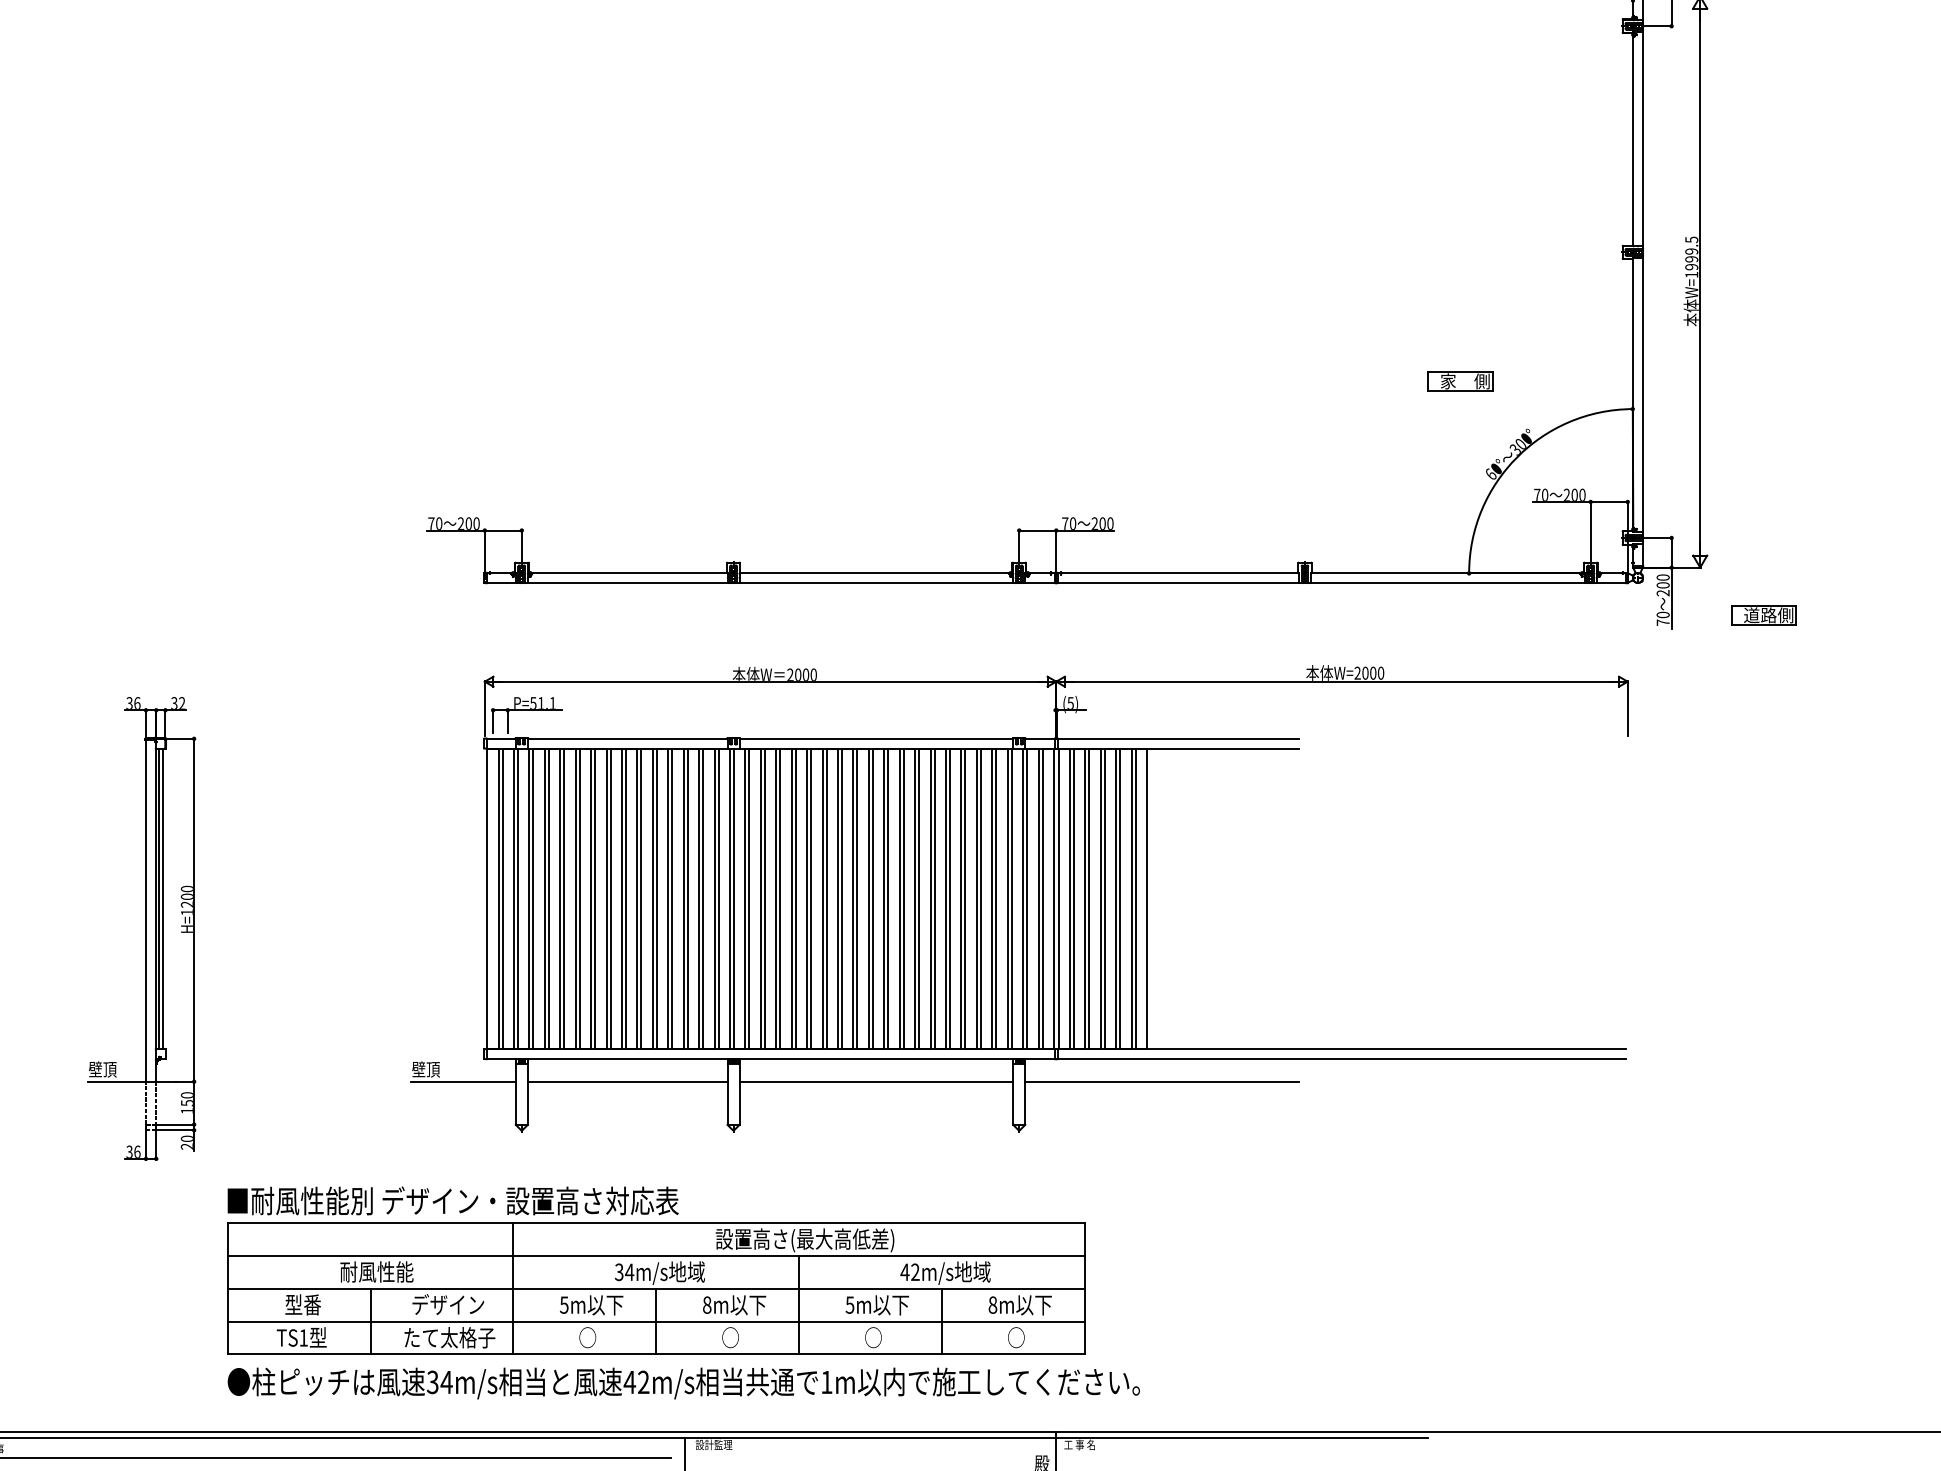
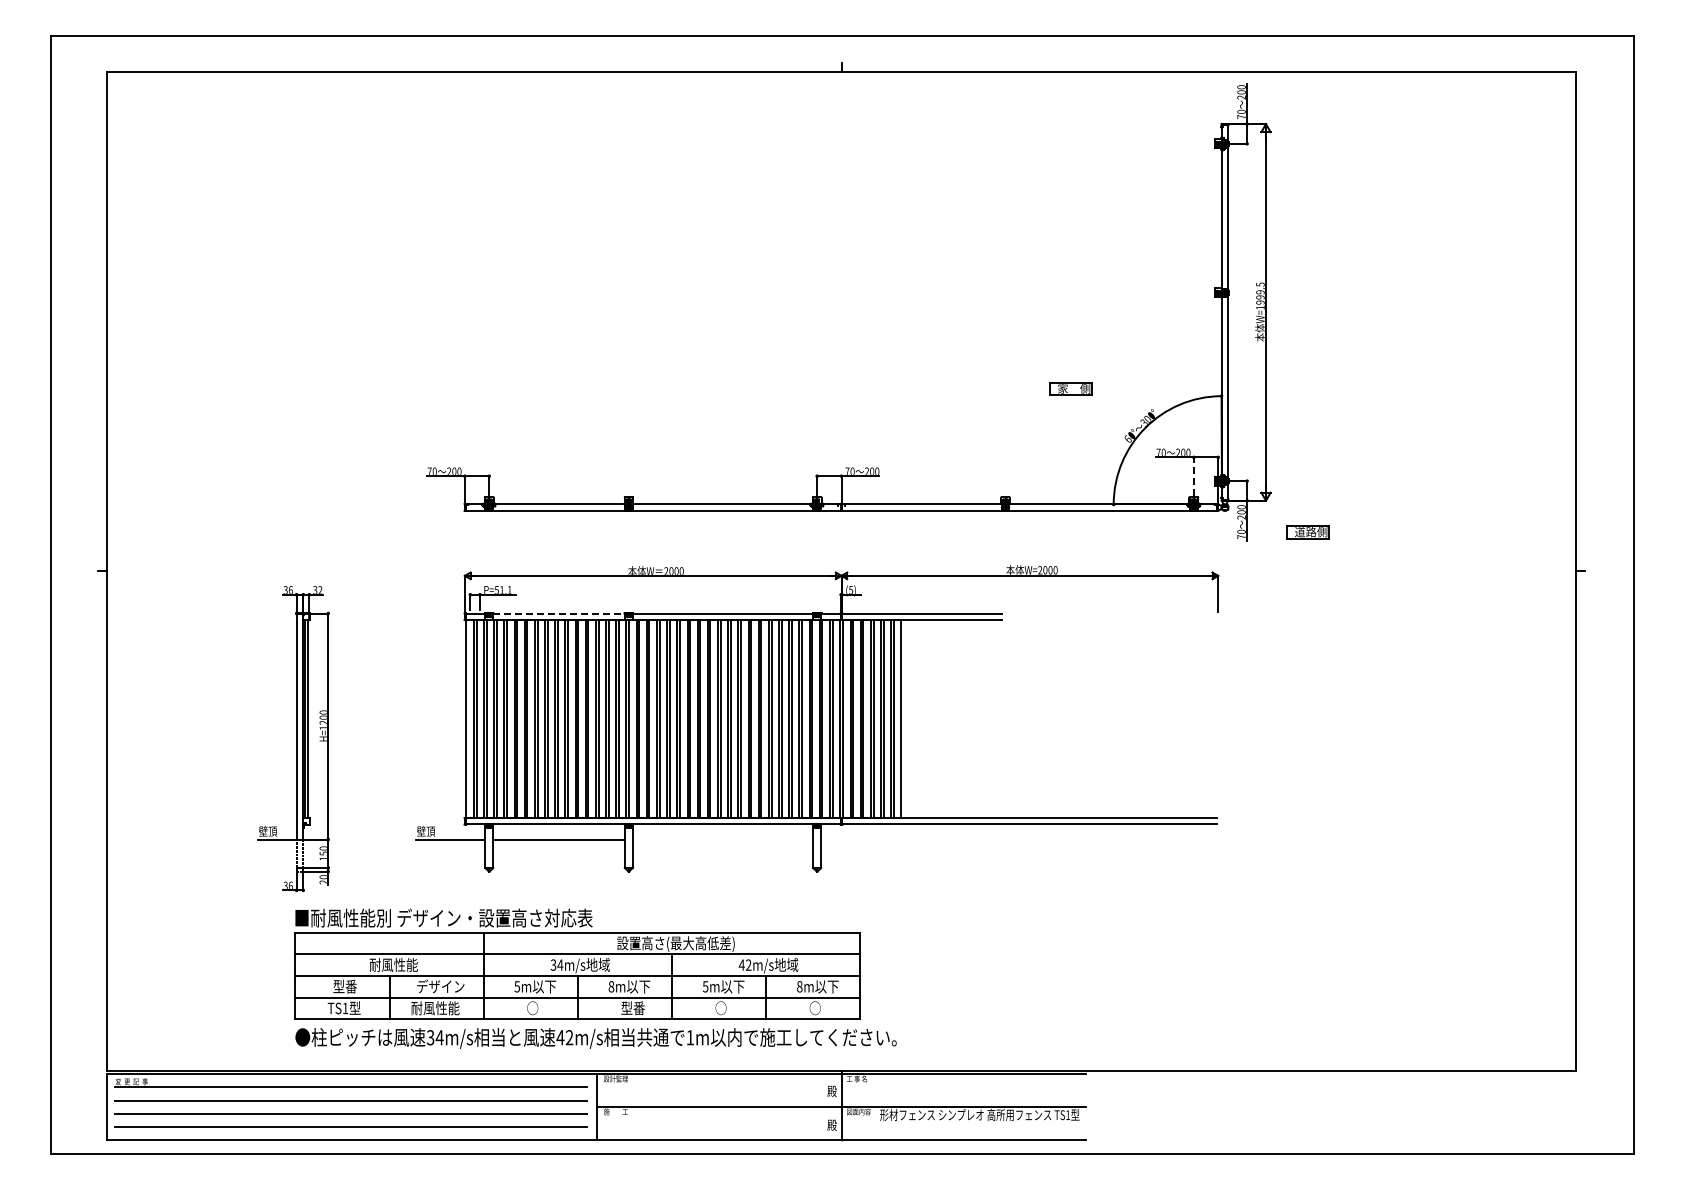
part: (1459, 380) -> (1070, 388), moved
line: (1590, 530) -> (1193, 476), solid -> dashed
line: (628, 738) -> (559, 613), solid -> dashed
part: (141, 928) -> (293, 738), moved
line: (875, 1081) -> (722, 839), removed
line: (1162, 1081) -> (911, 839), removed
text: (449, 1338) -> (441, 1008), たて太格子 -> 耐風性能
text: (739, 1338) -> (632, 1008), ○ -> 型番

